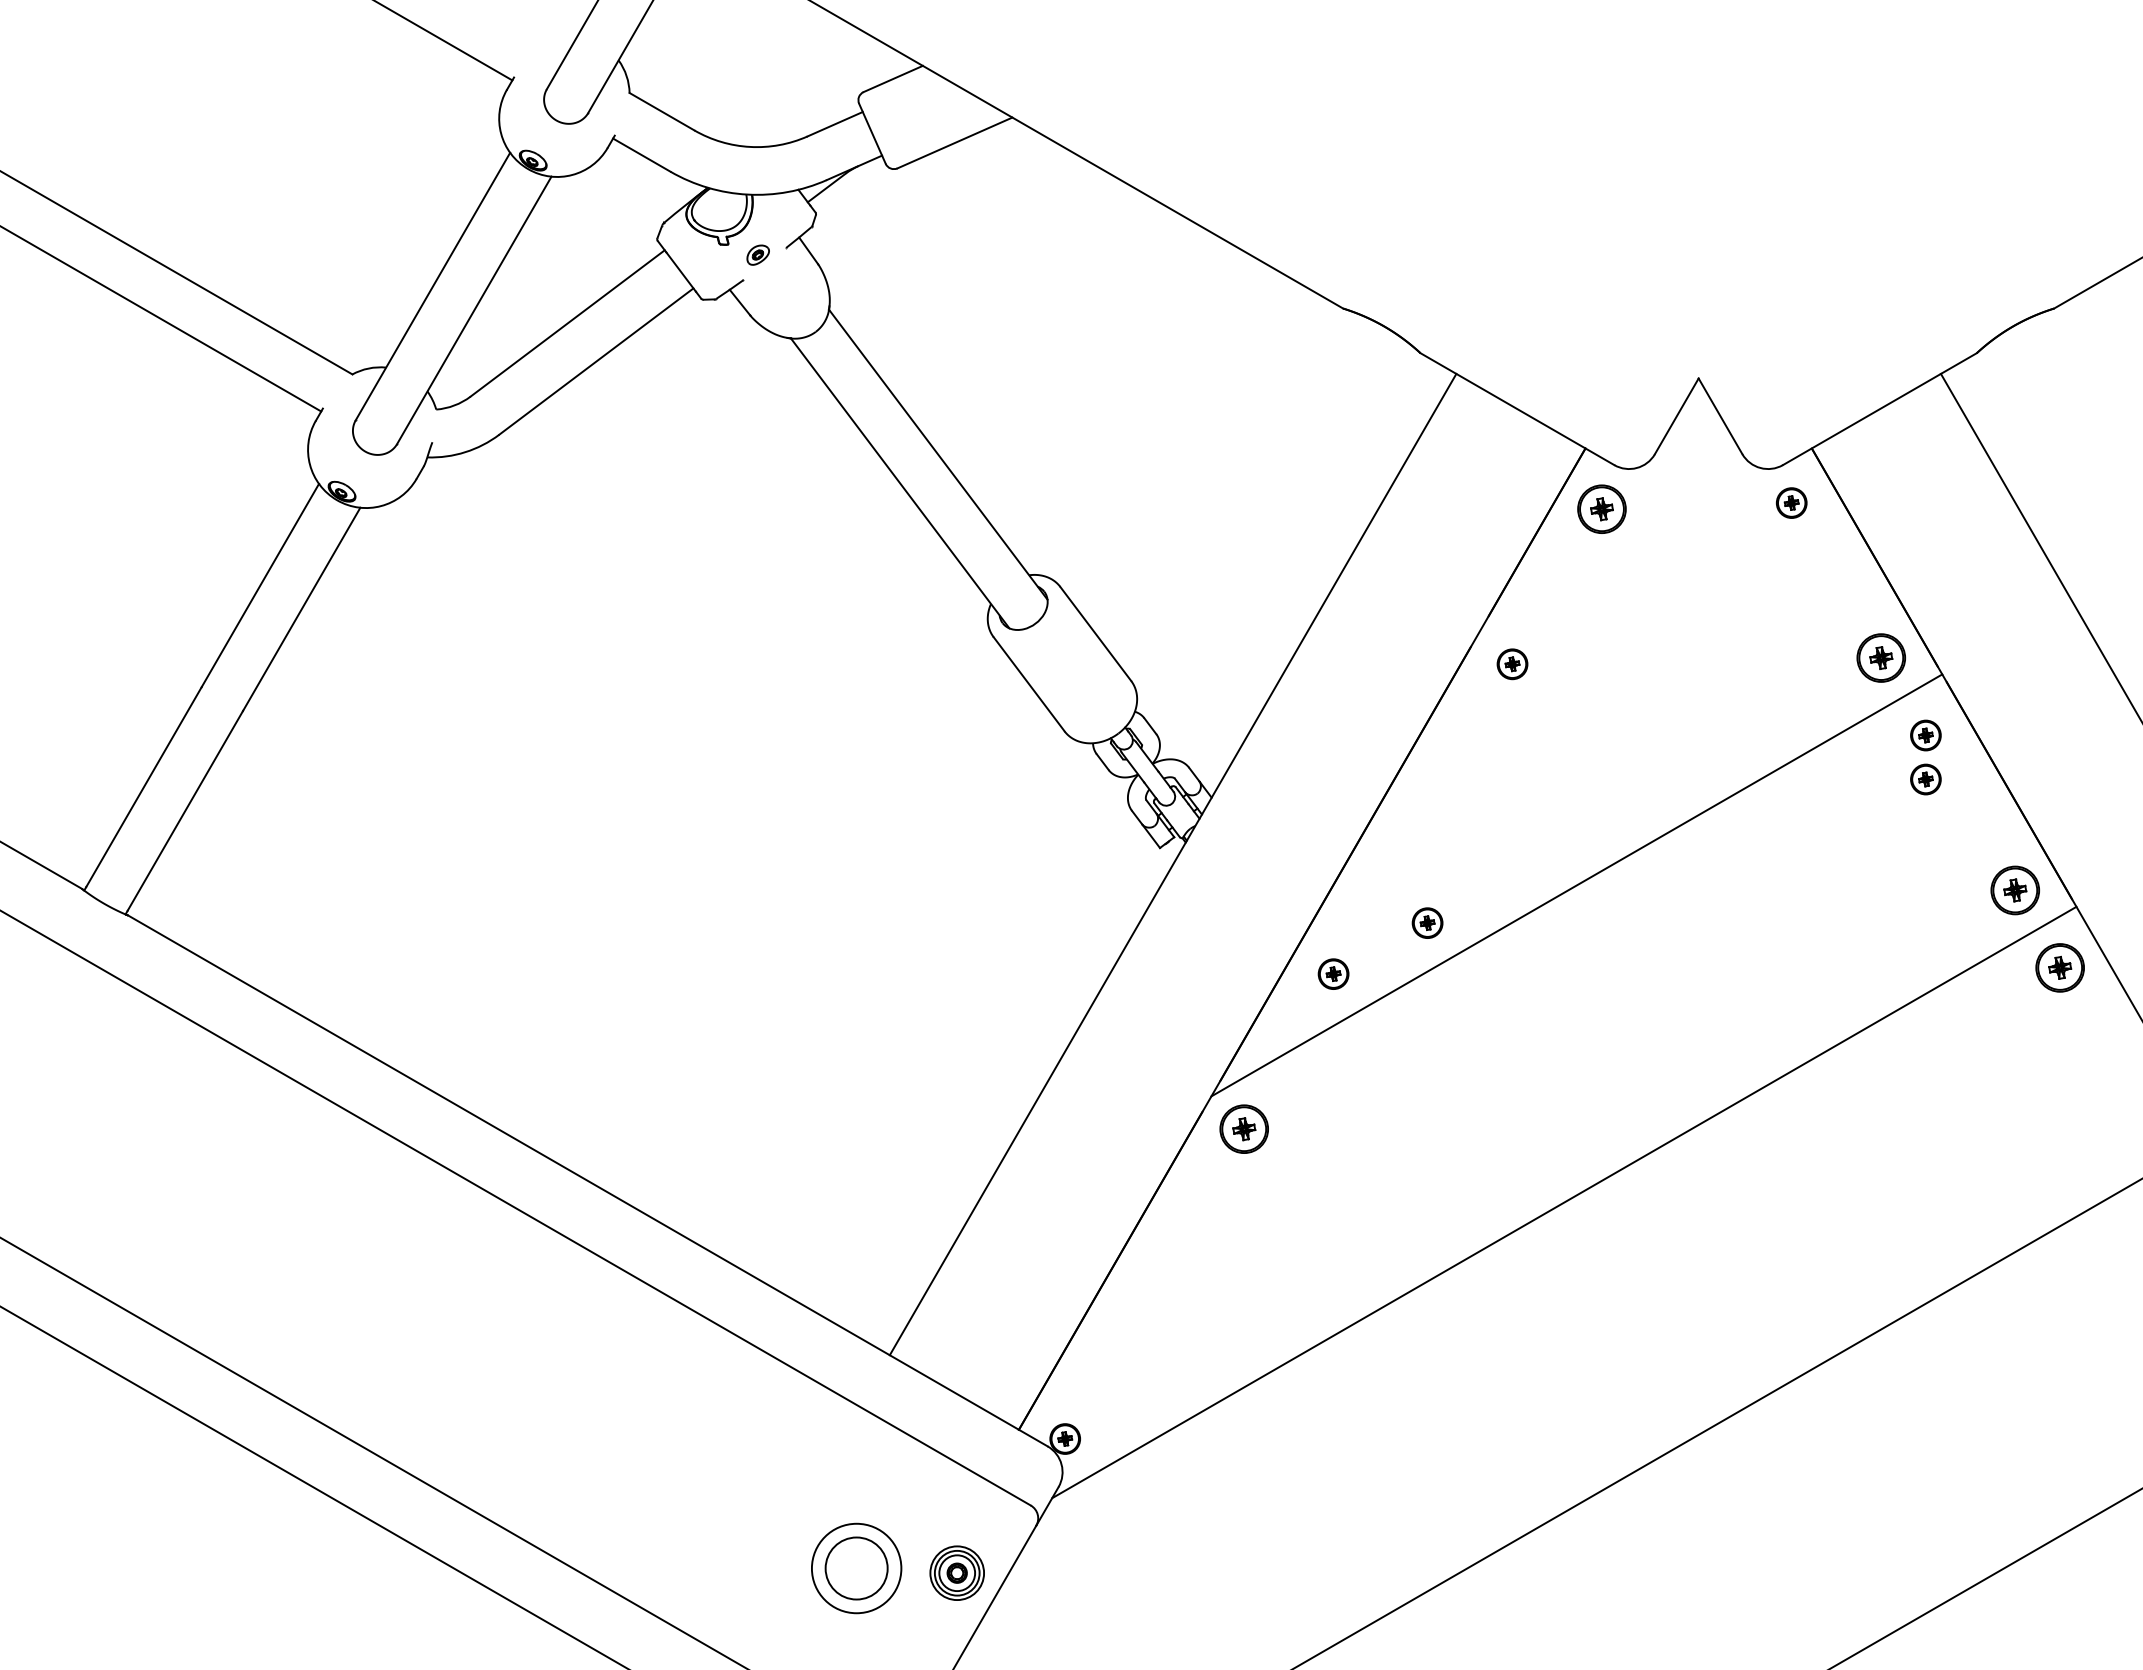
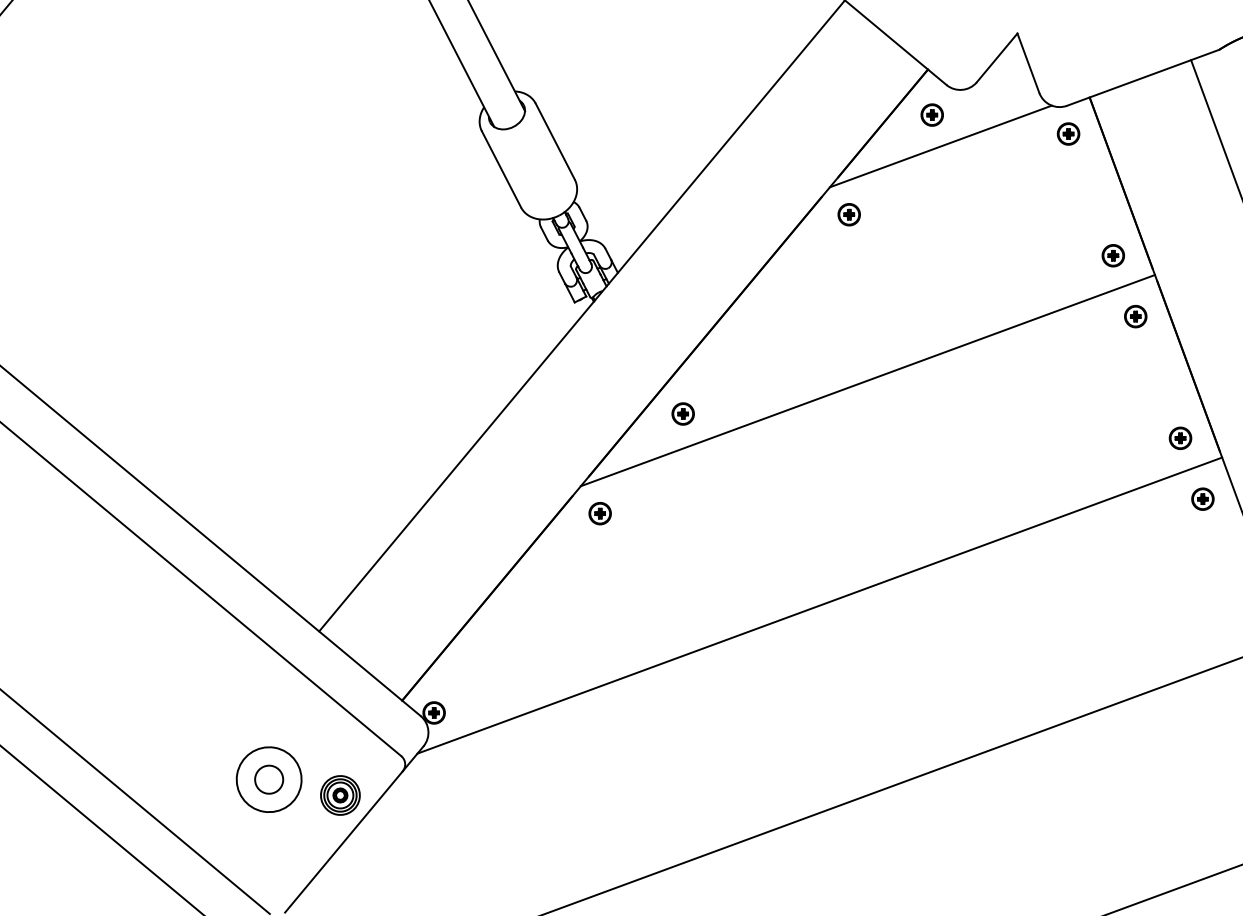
part: (1601, 509) -> (931, 115), size x0.62
line: (1620, 549) -> (940, 146), added
part: (1880, 657) -> (1112, 255), size x0.62
part: (1925, 779) -> (1130, 347), removed
part: (2015, 890) -> (1180, 438), size x0.62
part: (1427, 922) -> (756, 388), removed
part: (2059, 967) -> (1202, 498), size x0.62
part: (1243, 1128) -> (599, 513), size x0.62
circle: (856, 1568) -> (269, 779), size x0.62

